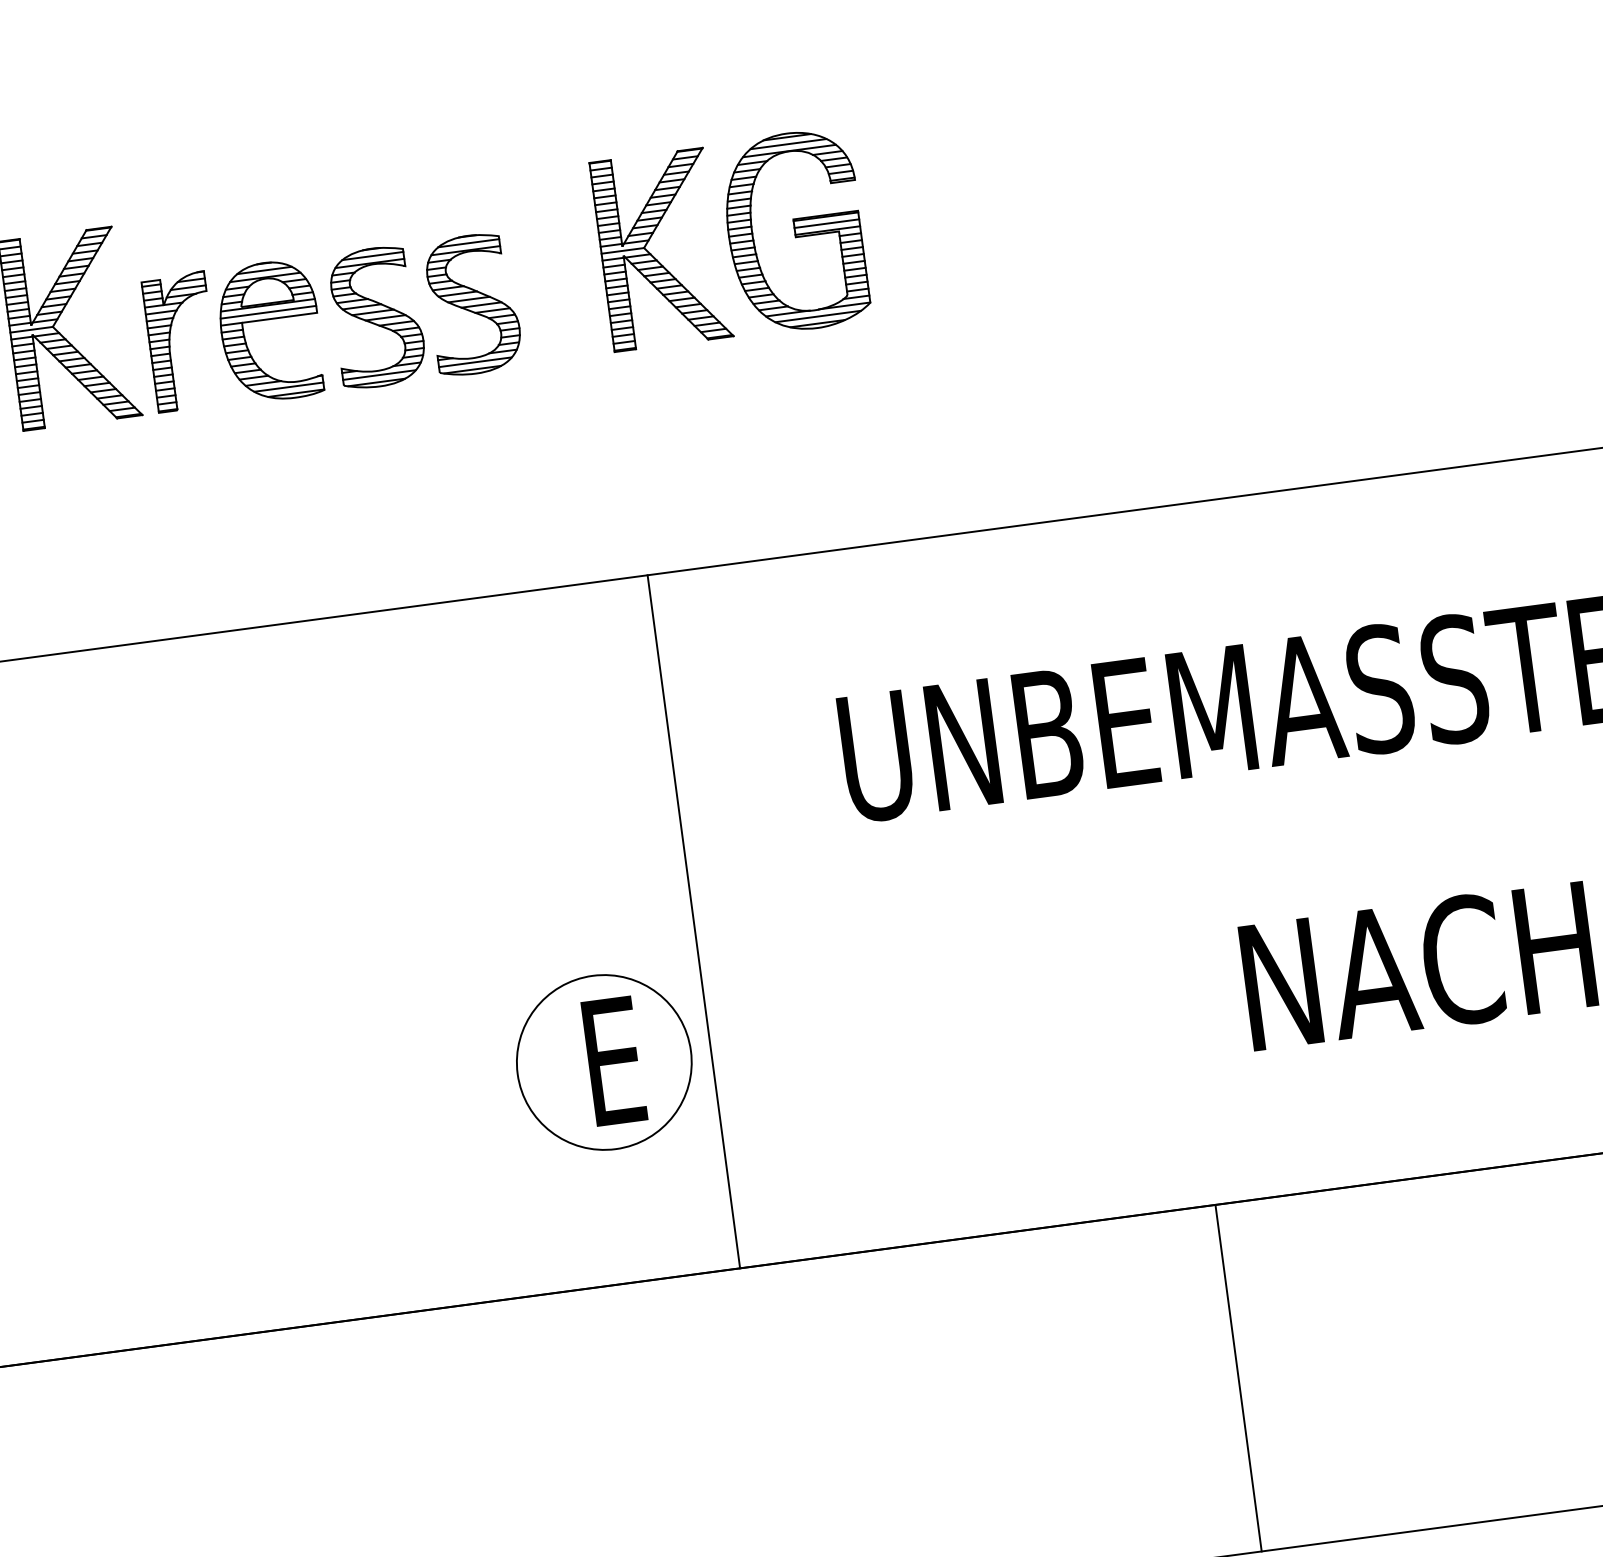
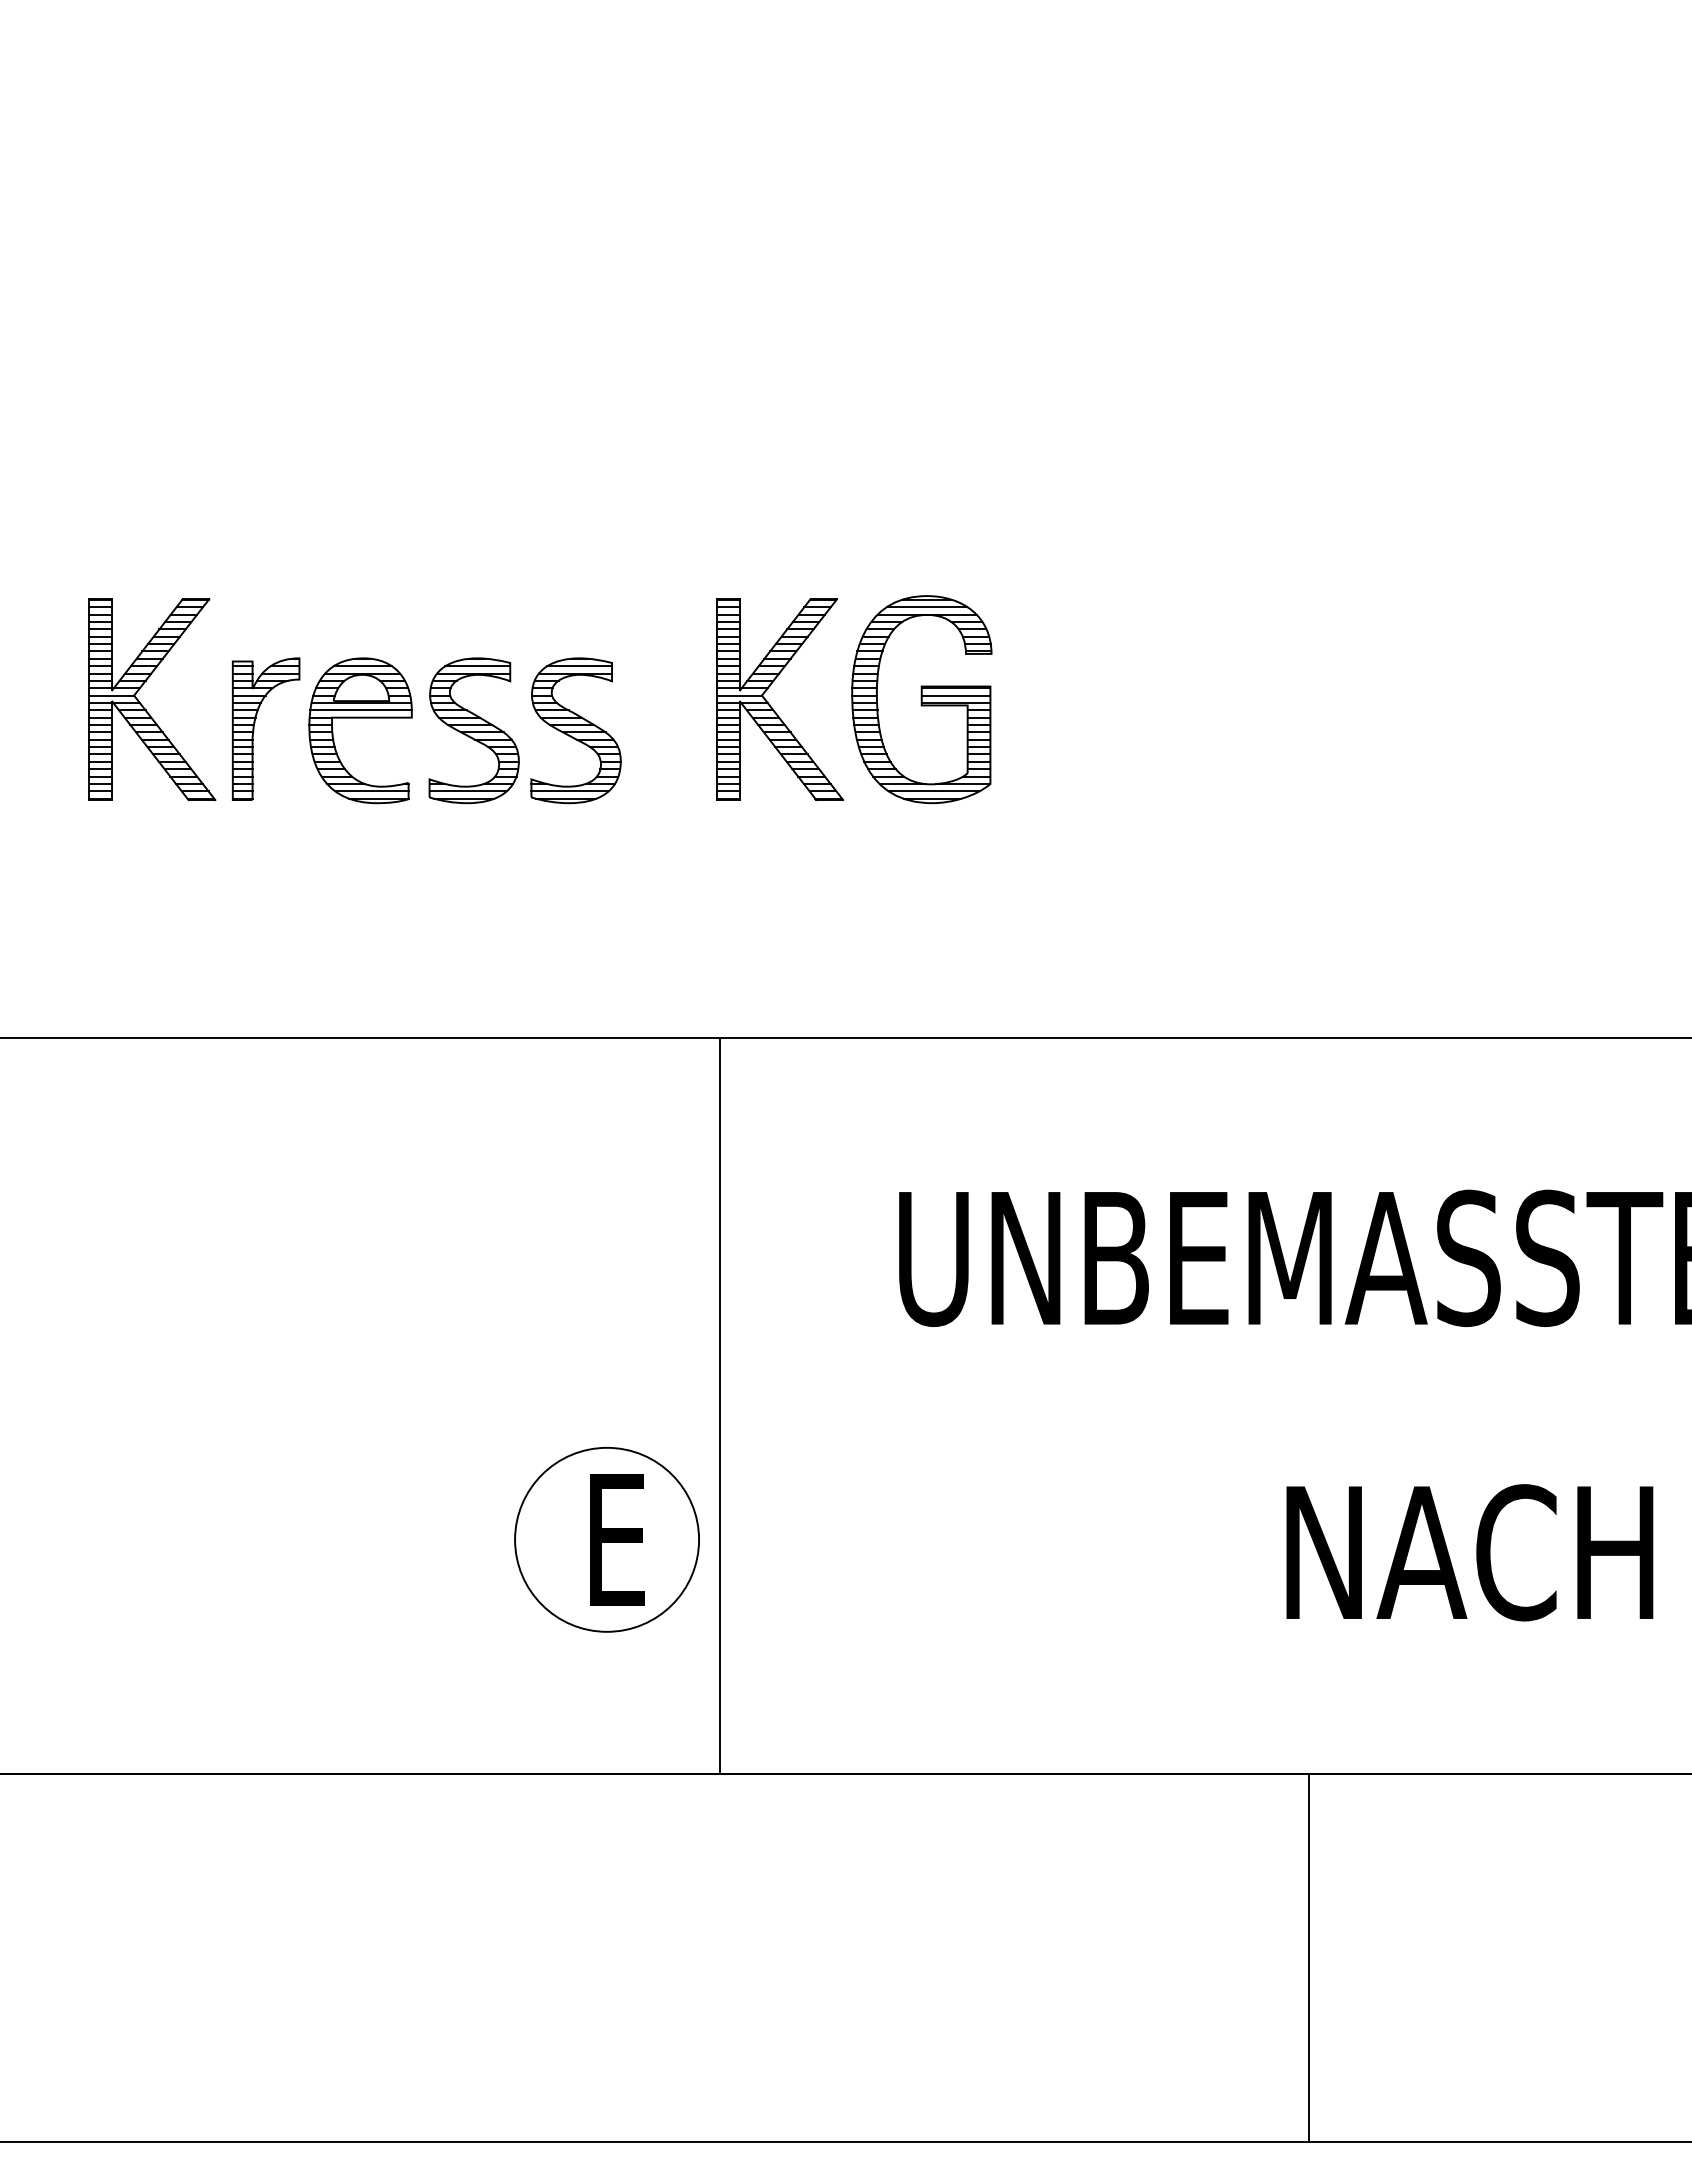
line: (1238, 1378) -> (1308, 1957), moved

